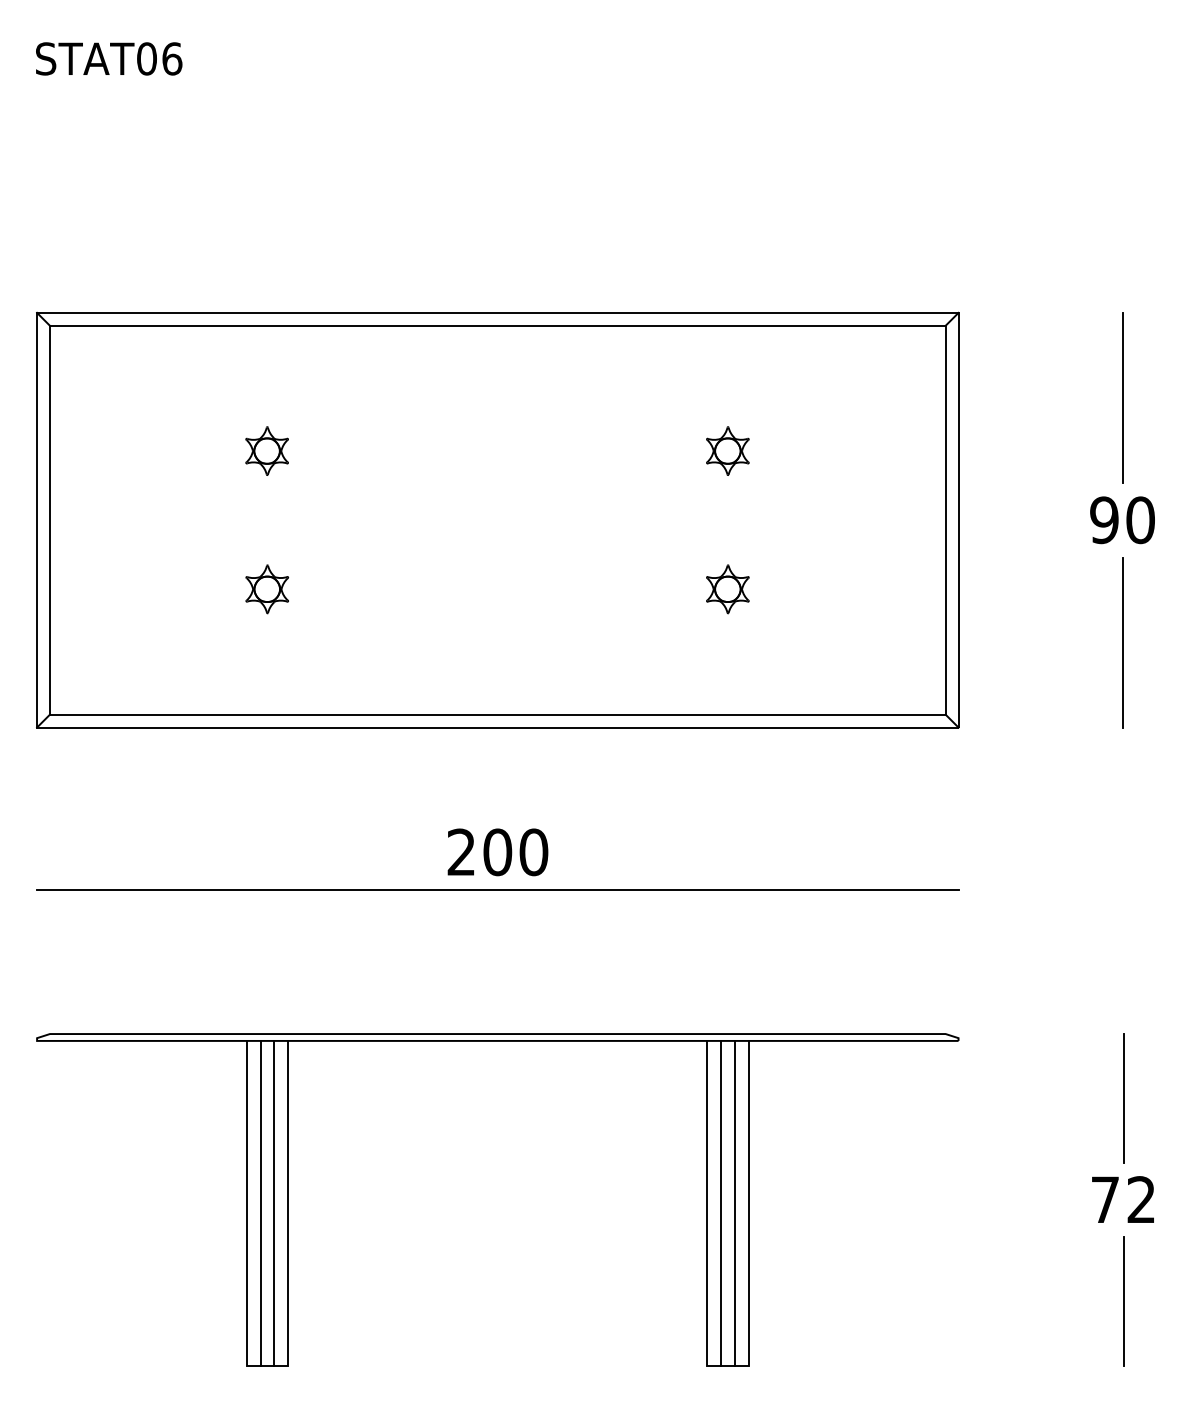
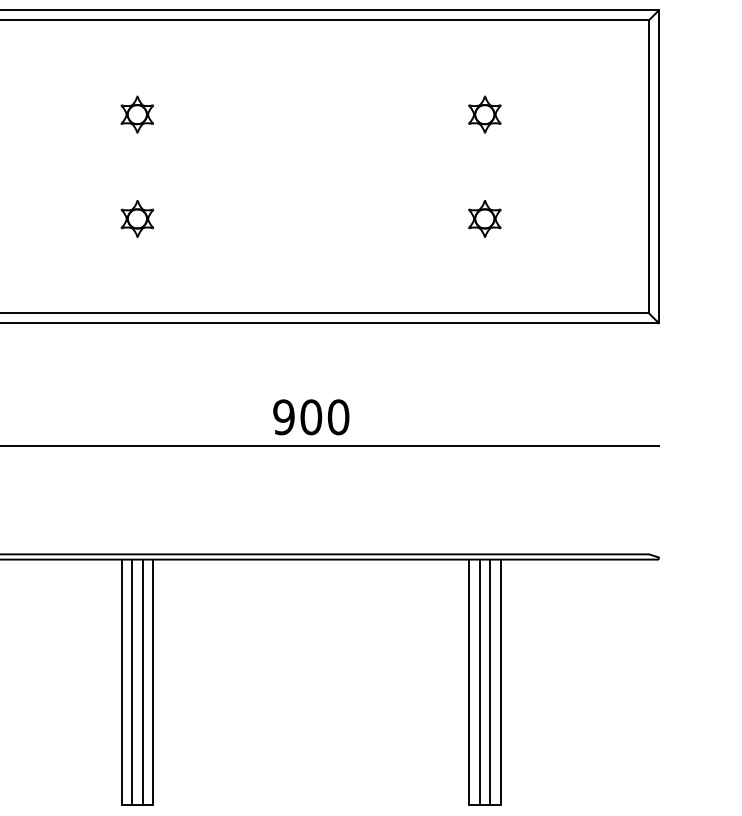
text: (461, 852) -> (283, 417), 200 -> 900

